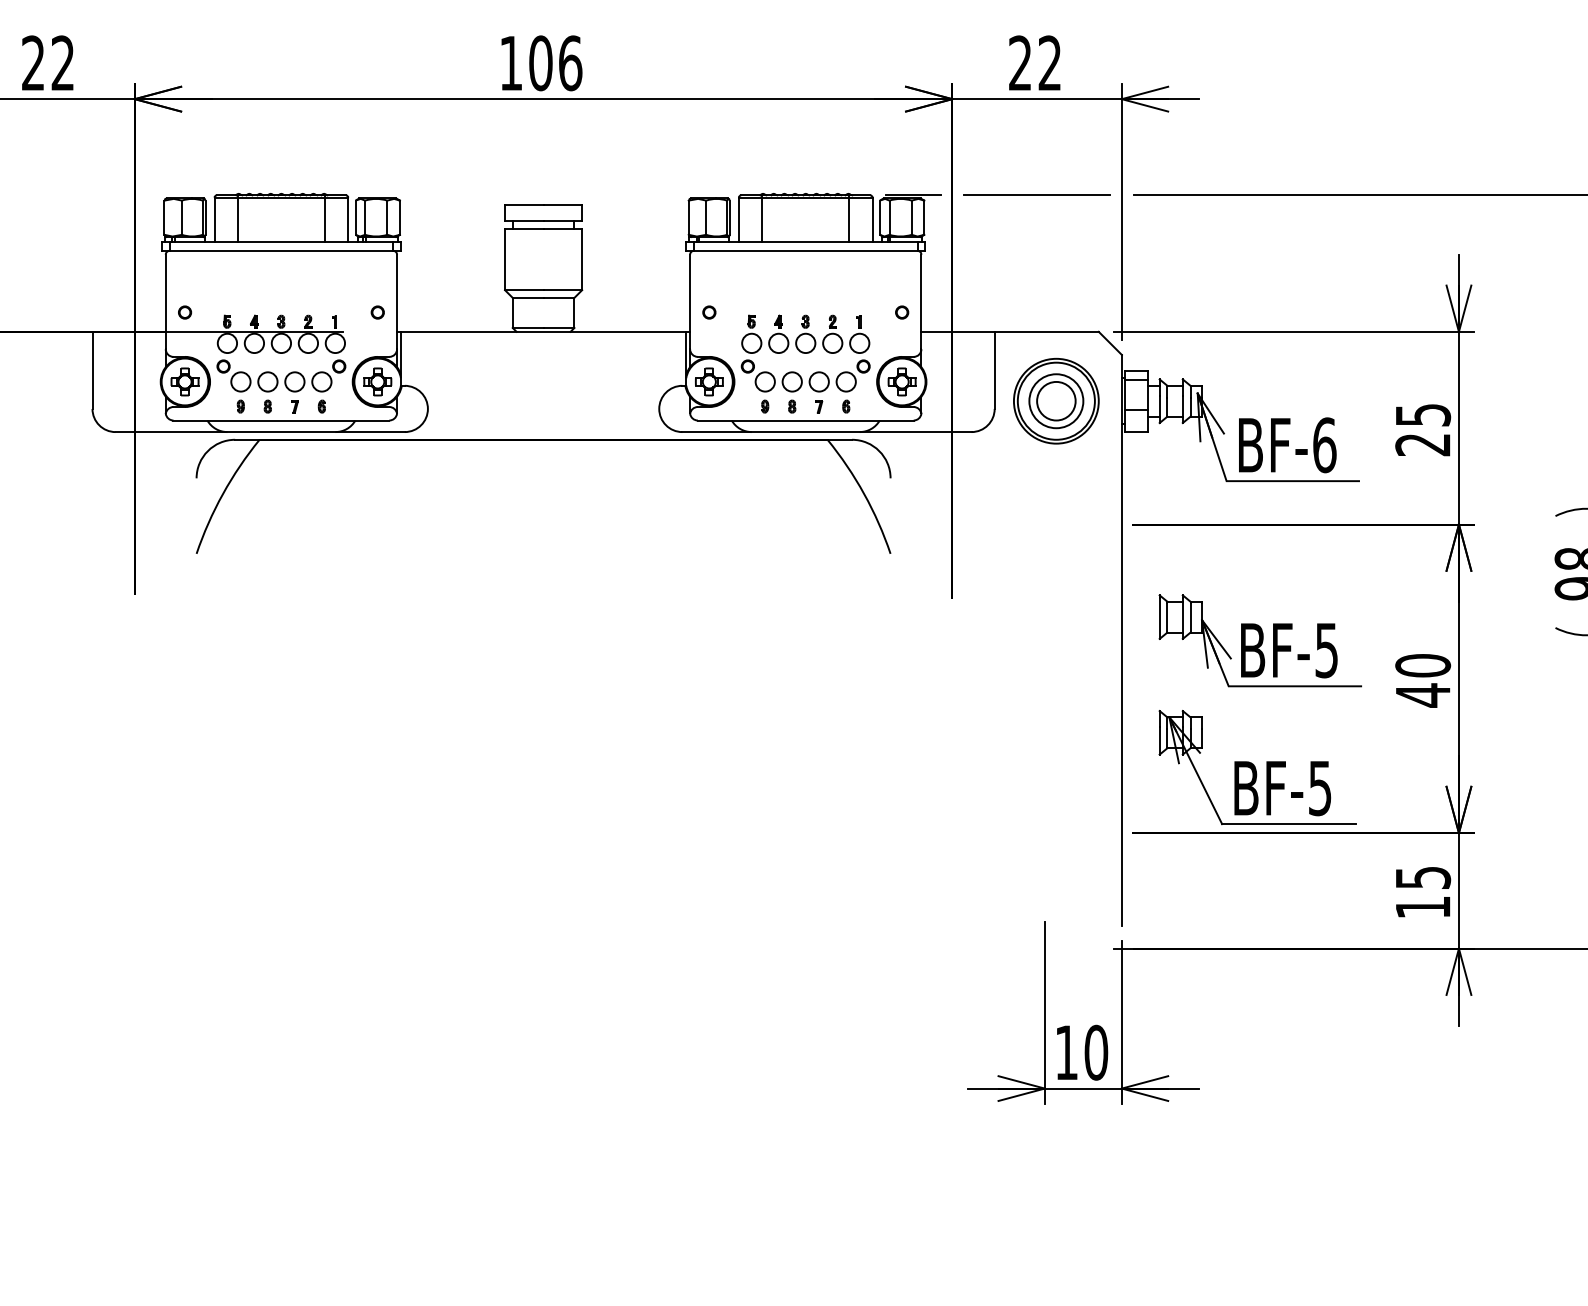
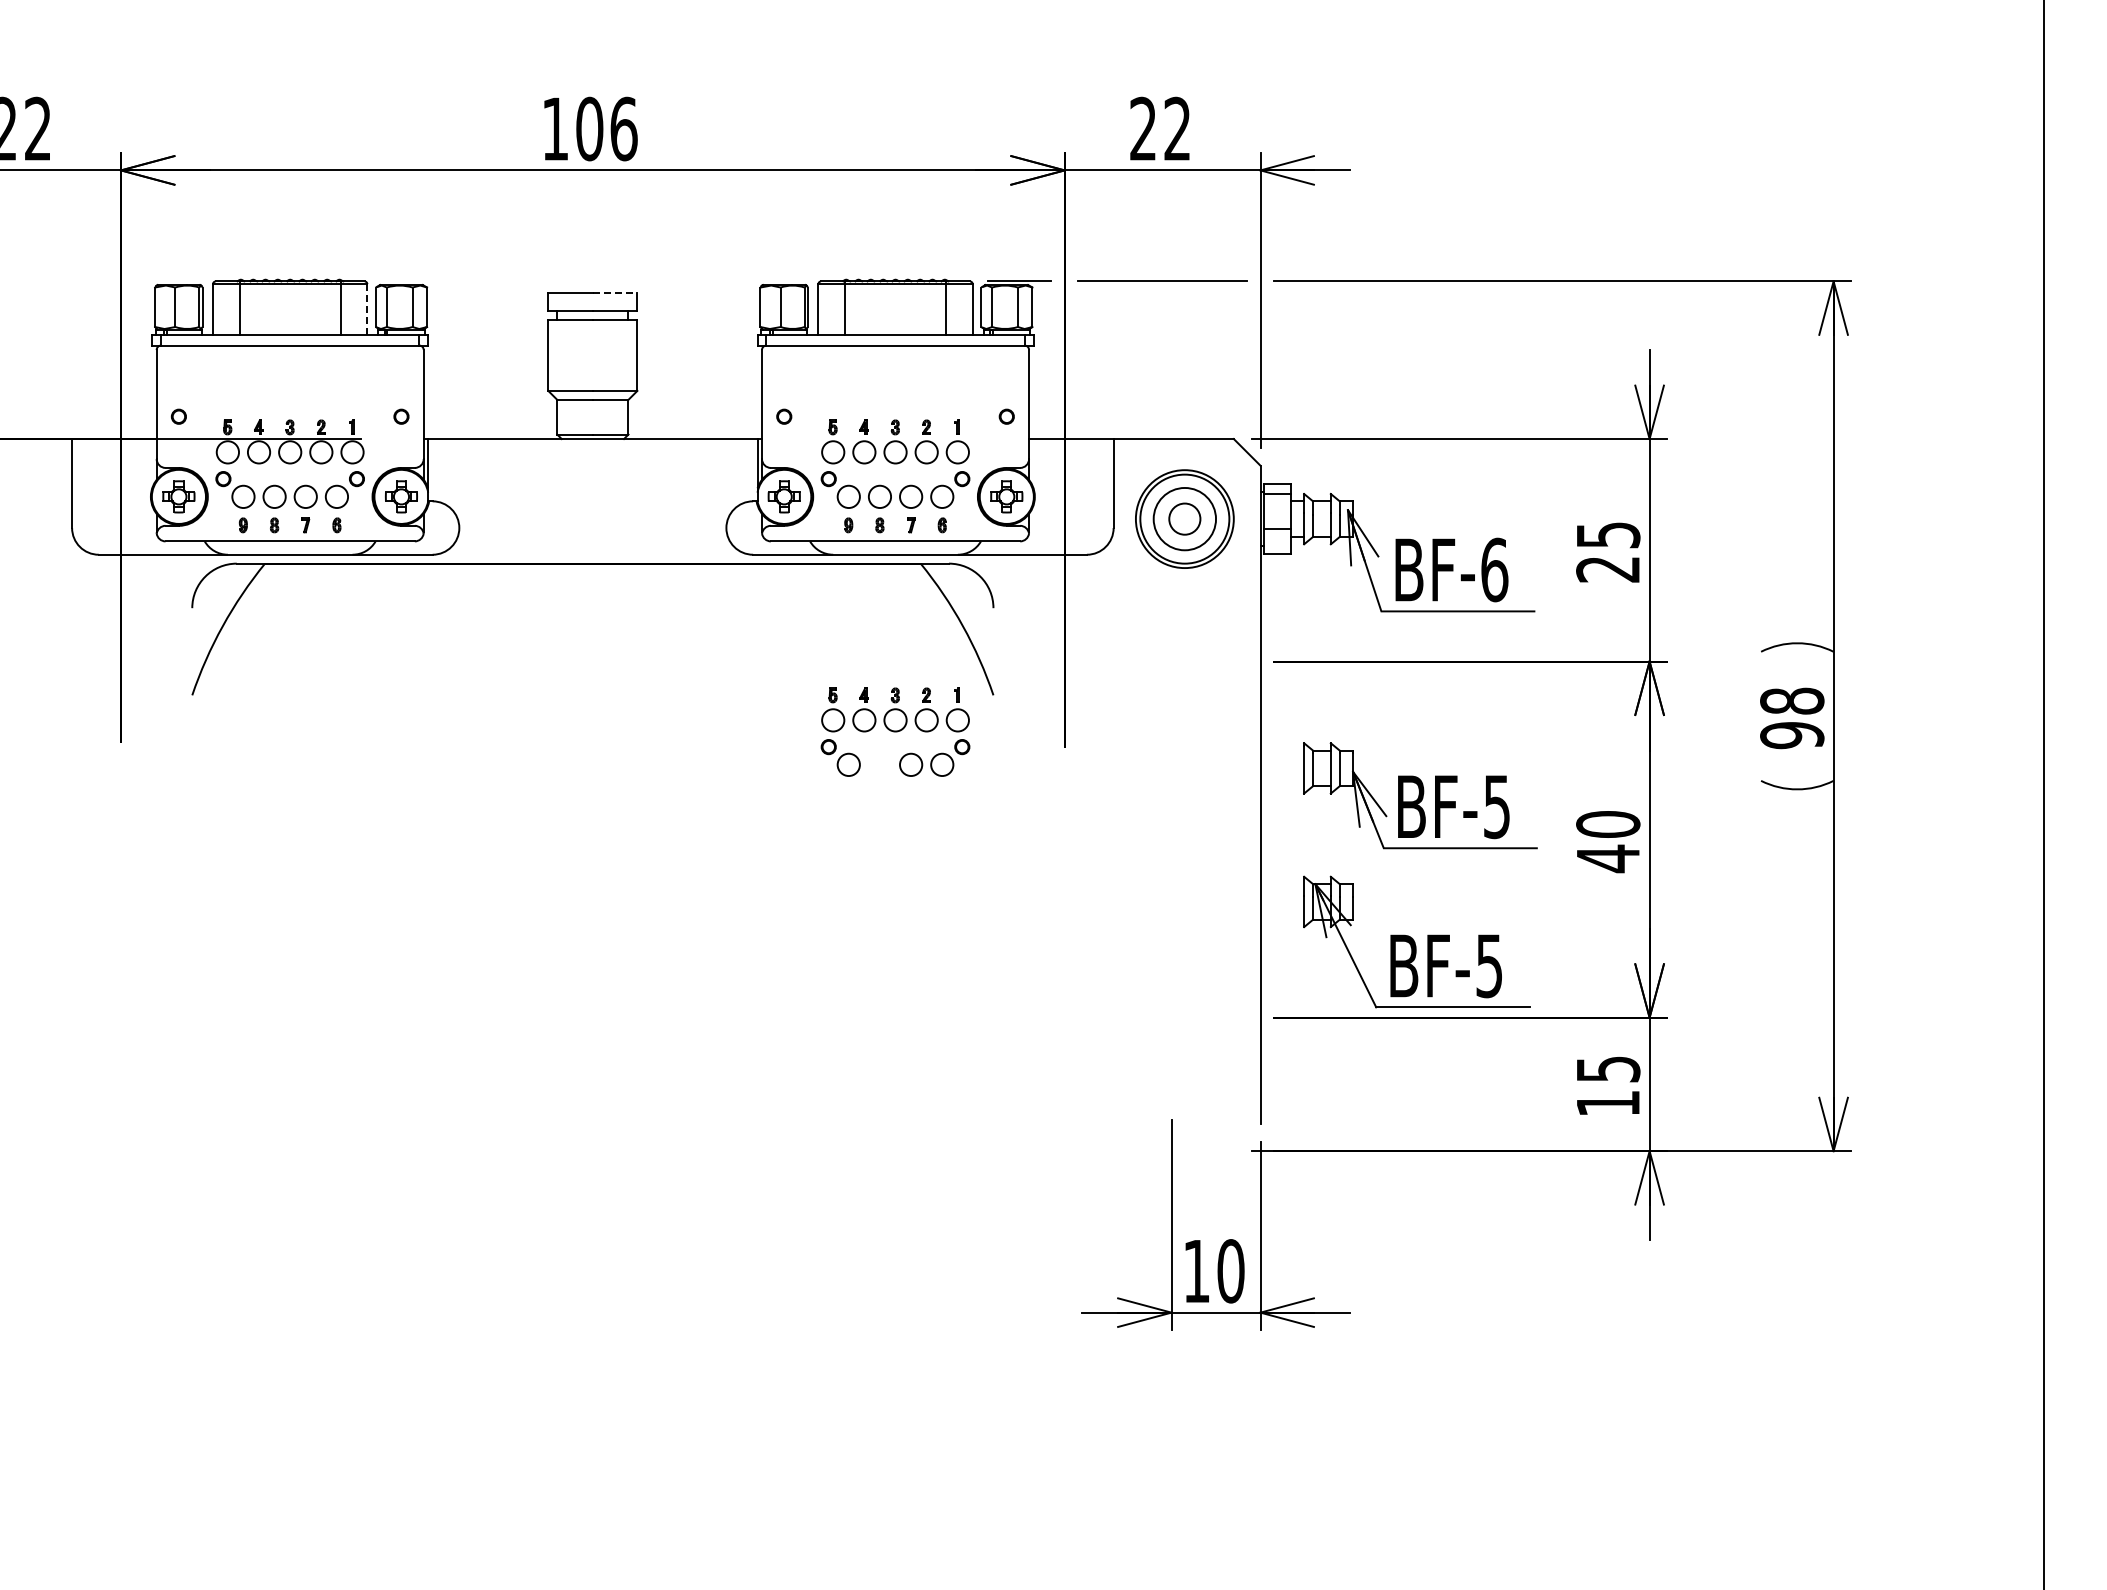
line: (563, 205) -> (615, 293), solid -> dashed
line: (348, 219) -> (367, 309), solid -> dashed
circle: (1056, 400) -> (1184, 518), size x0.7
part: (805, 585) -> (895, 731), added

